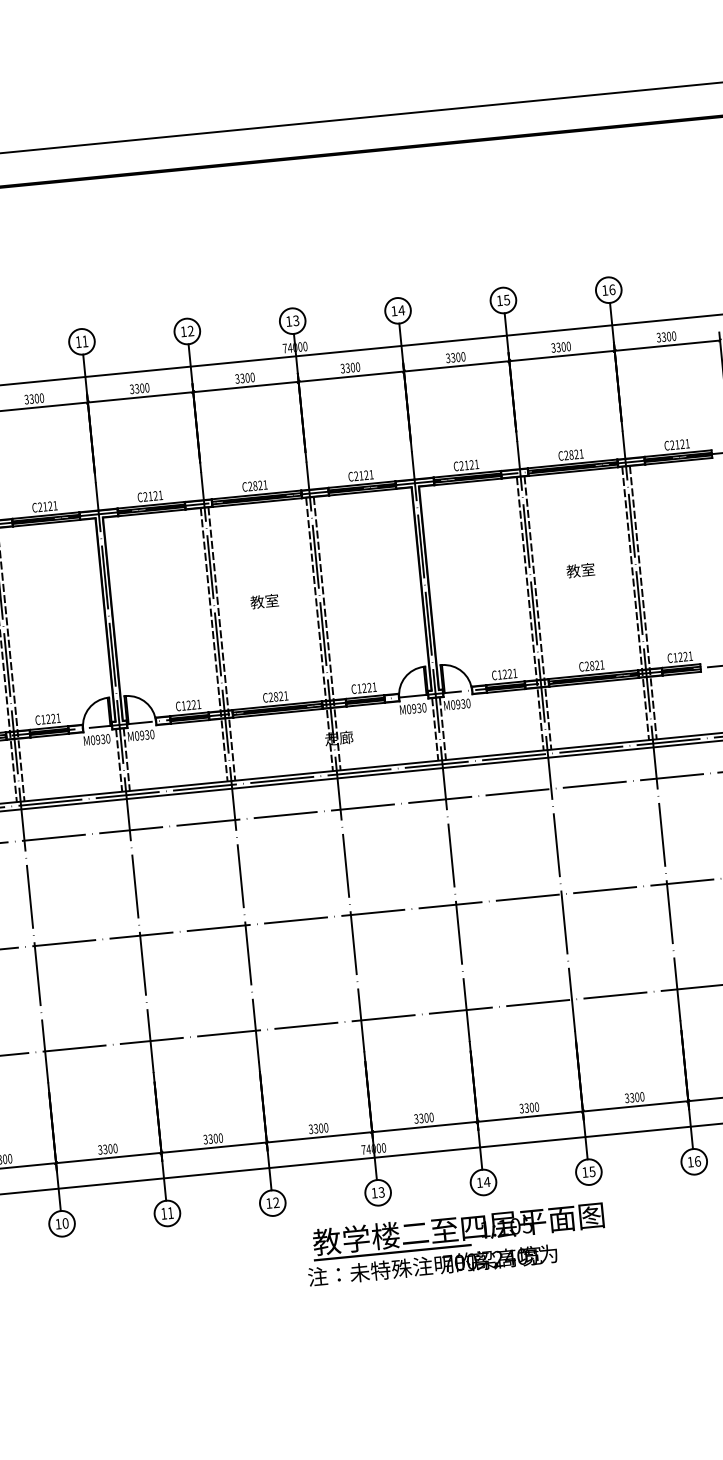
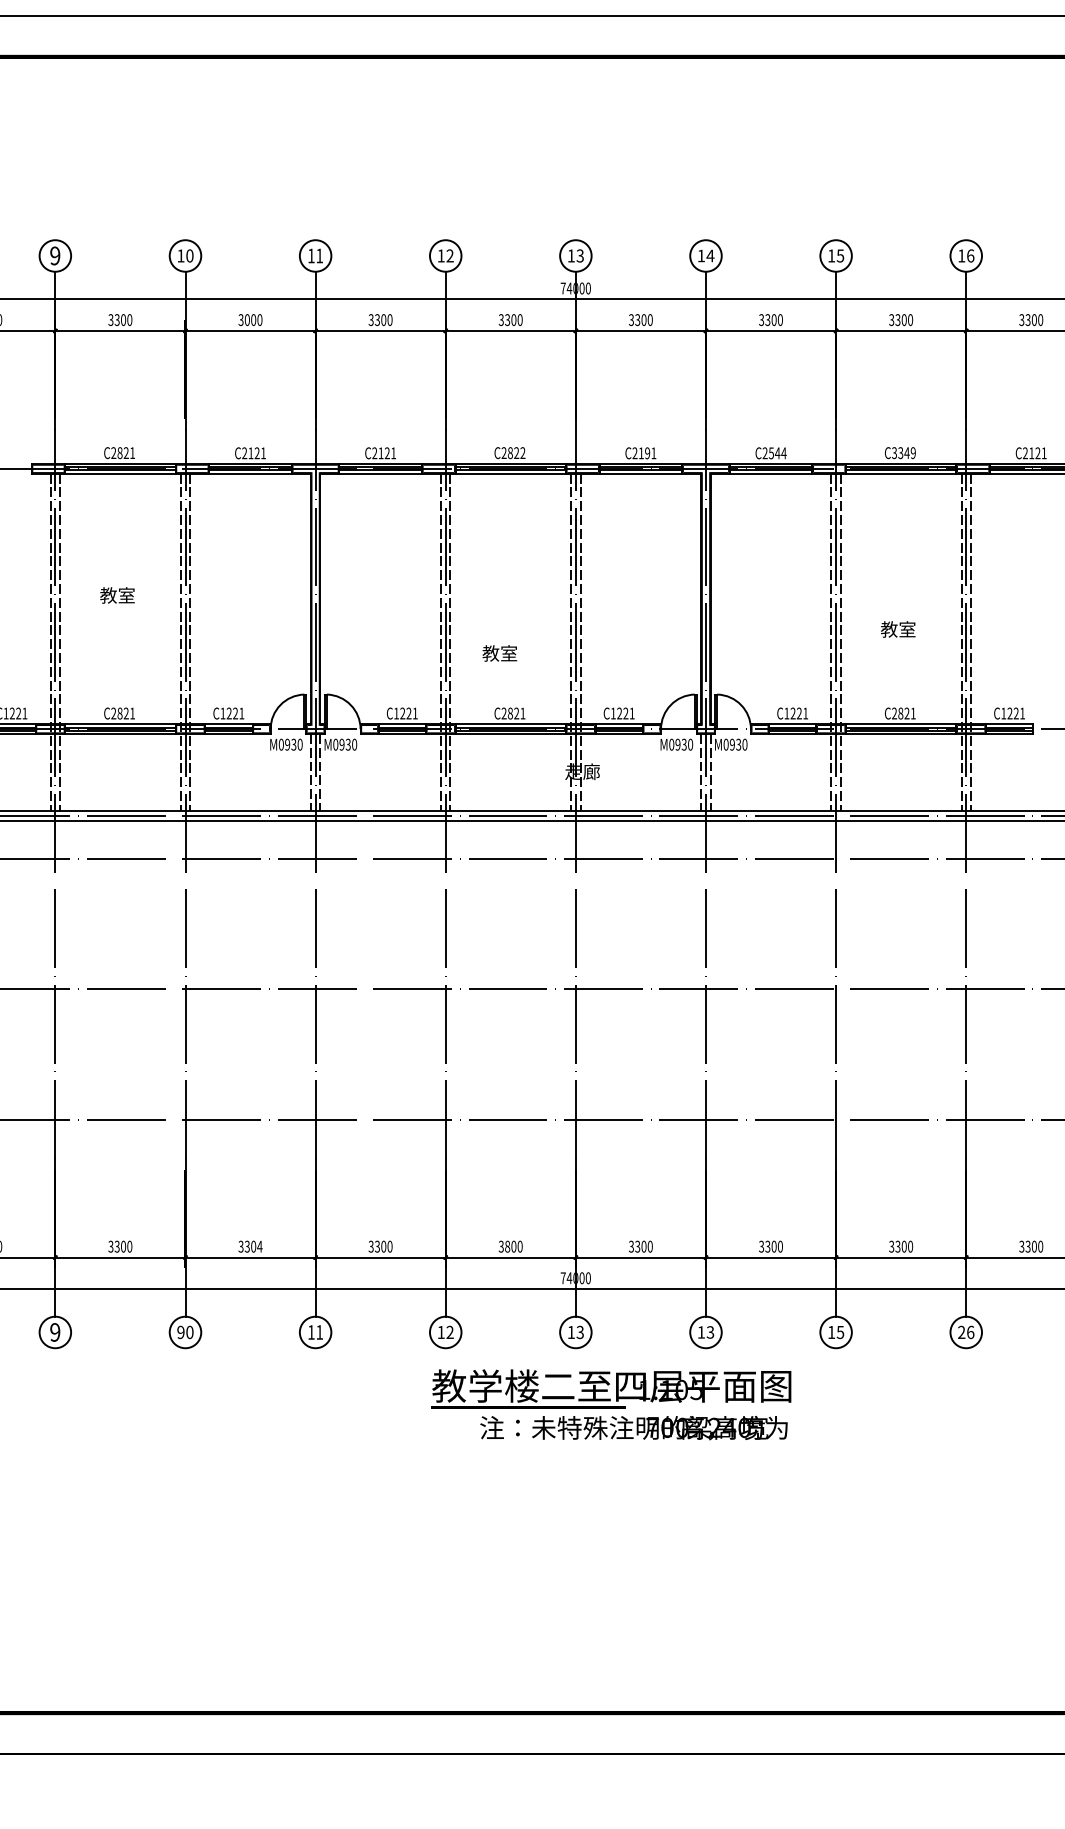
text: (31, 398) -> (246, 319), 3300 -> 3000
text: (573, 455) -> (903, 453), C2821 -> C3349
text: (471, 465) -> (777, 453), C2121 -> C2544
text: (366, 475) -> (647, 453), C2121 -> C2191
text: (265, 484) -> (522, 452), C2821 -> C2822
text: (580, 570) -> (898, 629), moved
text: (264, 601) -> (499, 653), moved
text: (315, 1128) -> (507, 1246), 3300 -> 3800
text: (115, 1148) -> (259, 1246), 3300 -> 3304
text: (690, 1161) -> (961, 1331), 16 -> 26
text: (487, 1182) -> (710, 1332), 14 -> 13
text: (58, 1224) -> (180, 1332), 10 -> 90
text: (458, 1230) -> (611, 1388), moved

